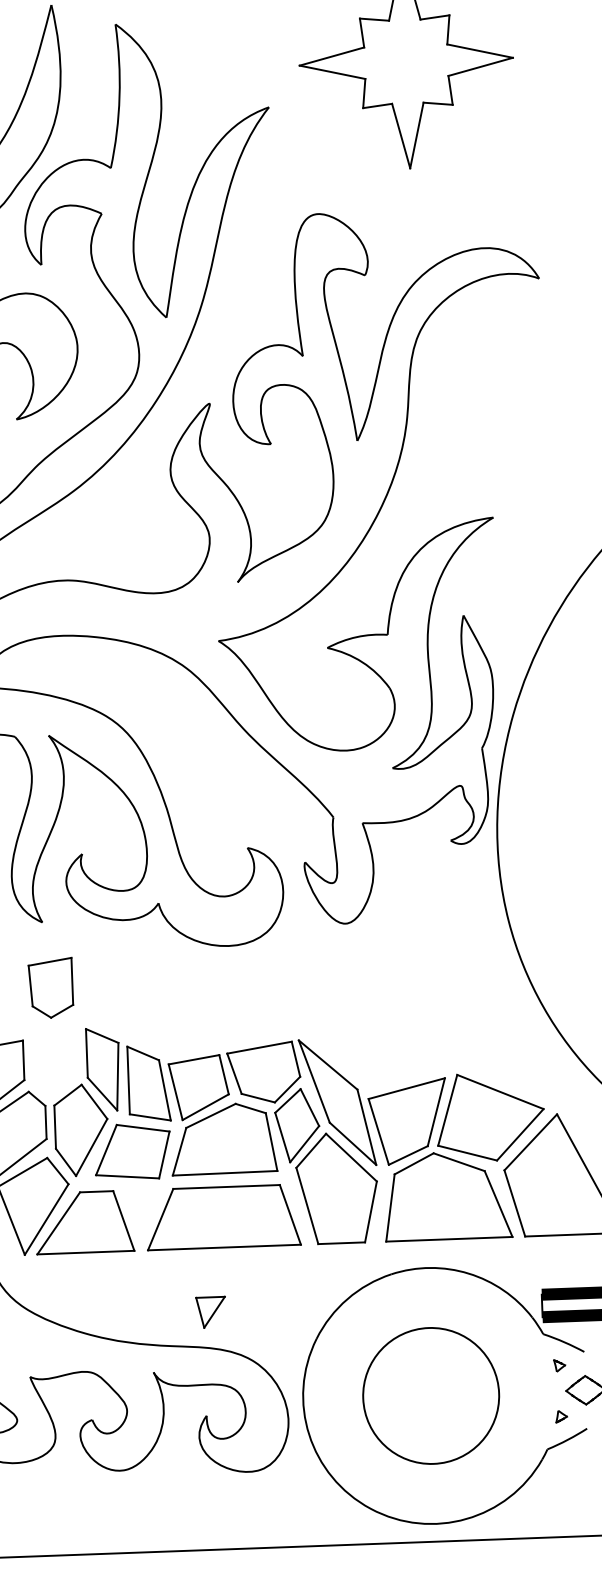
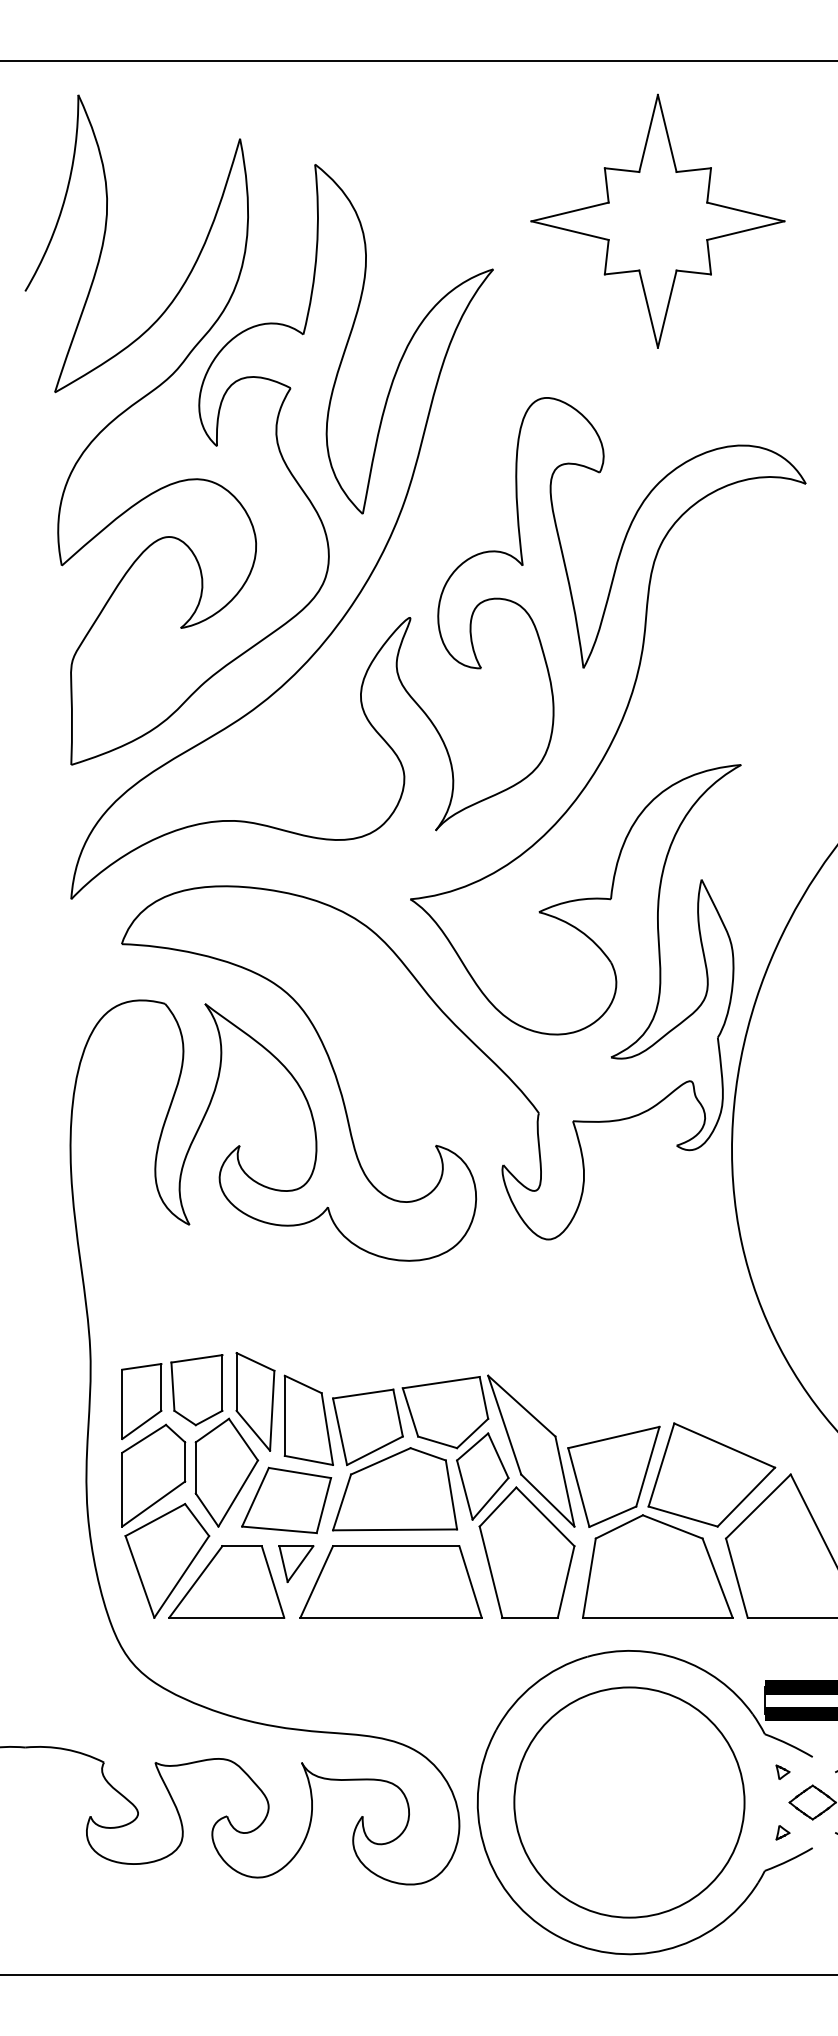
part: (50, 988) -> (196, 1390), moved
part: (211, 1312) -> (296, 1564), moved
circle: (431, 1395) -> (629, 1802), size x1.43

